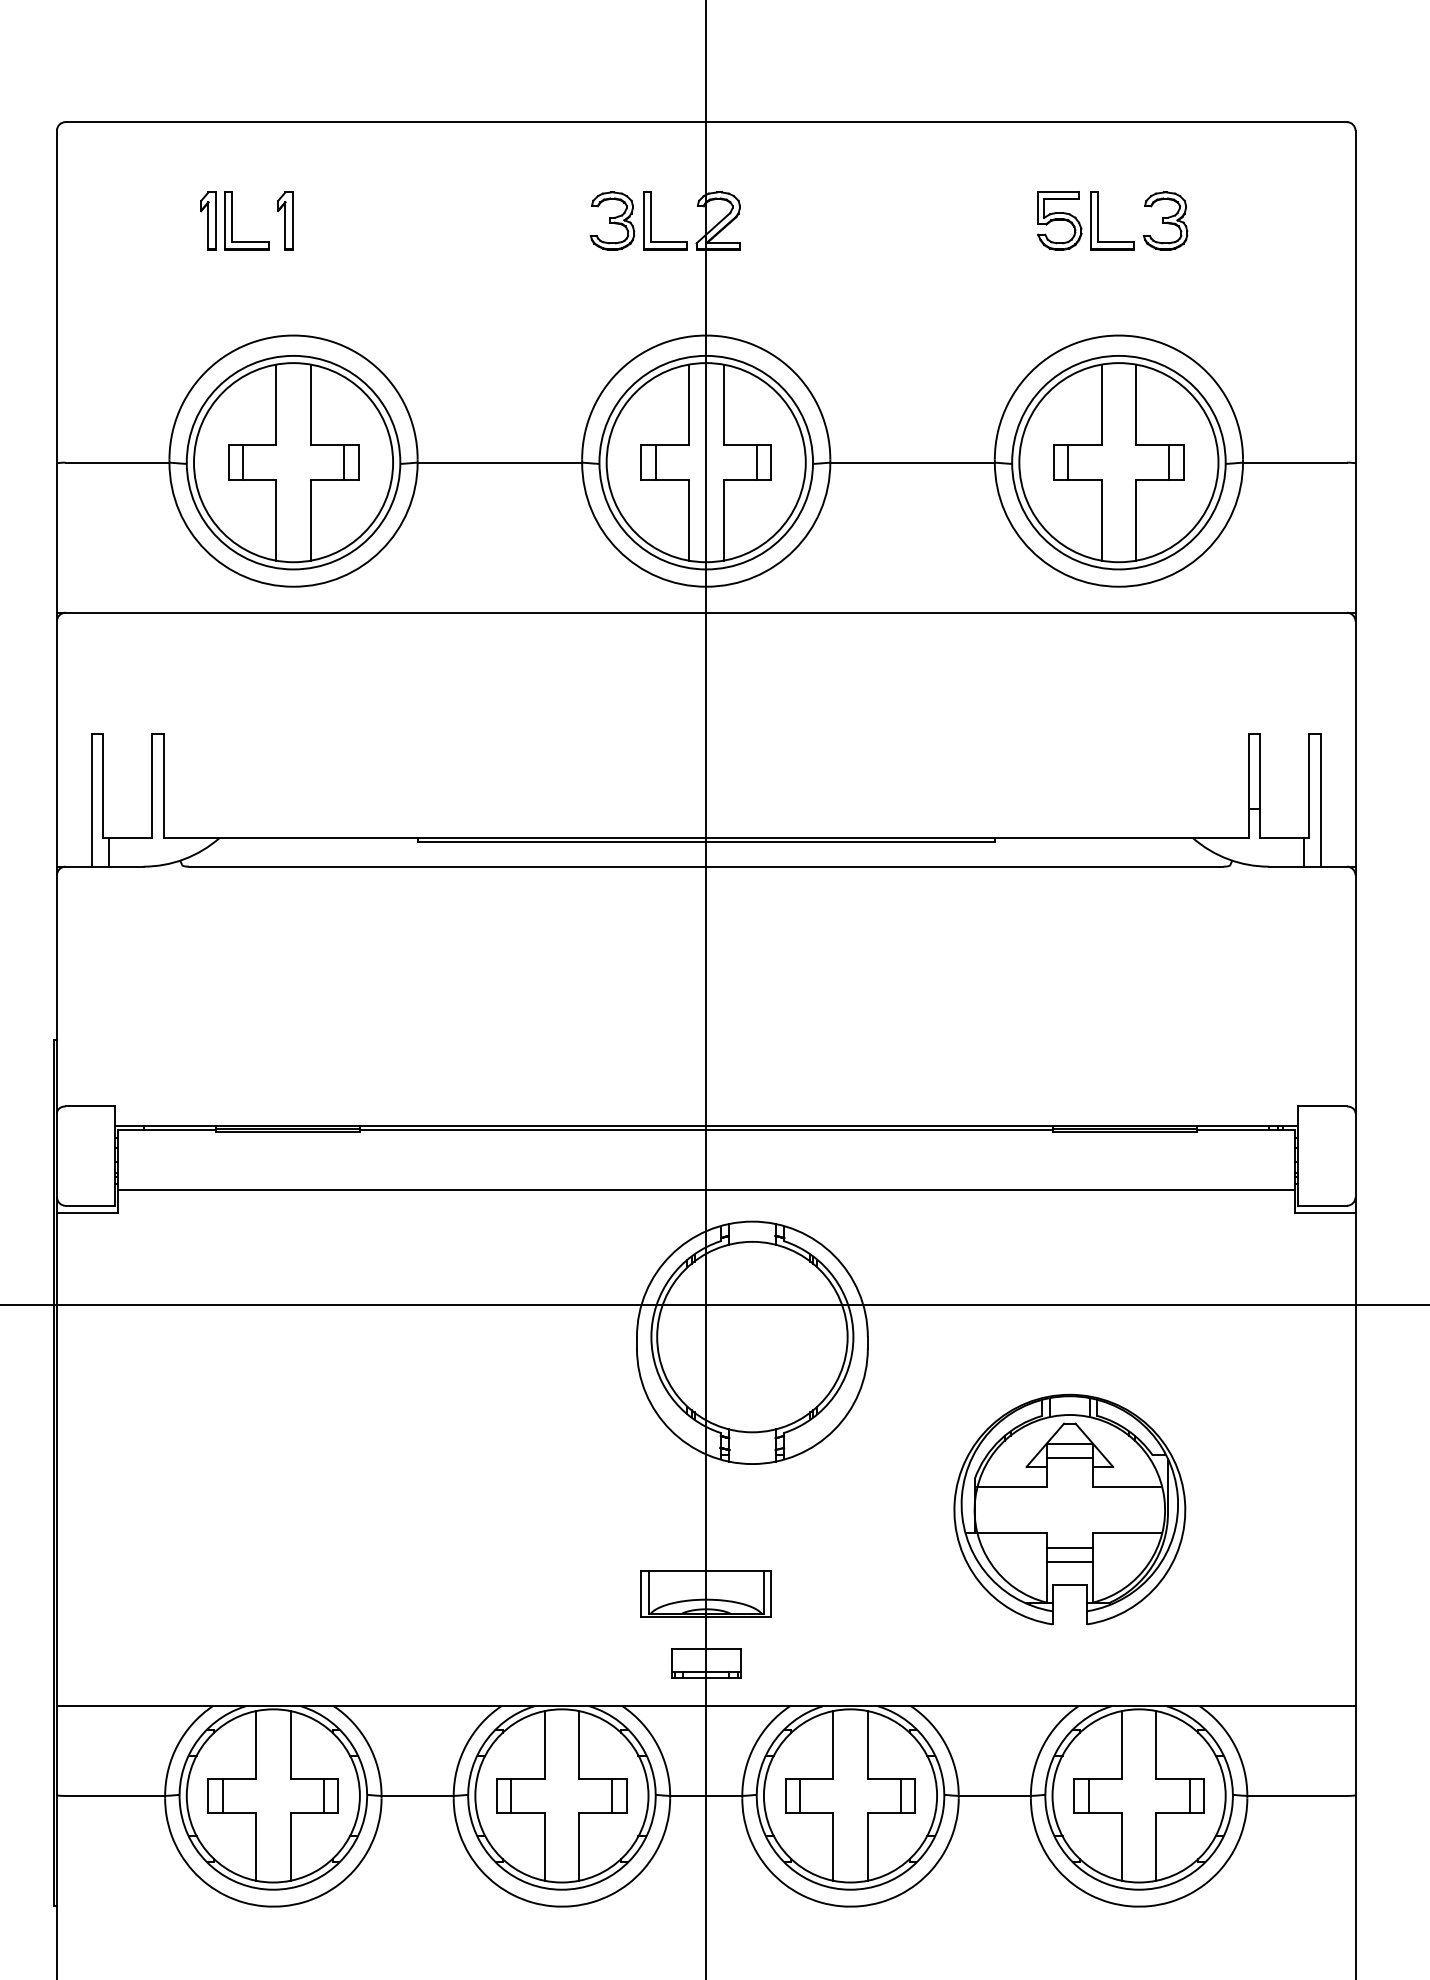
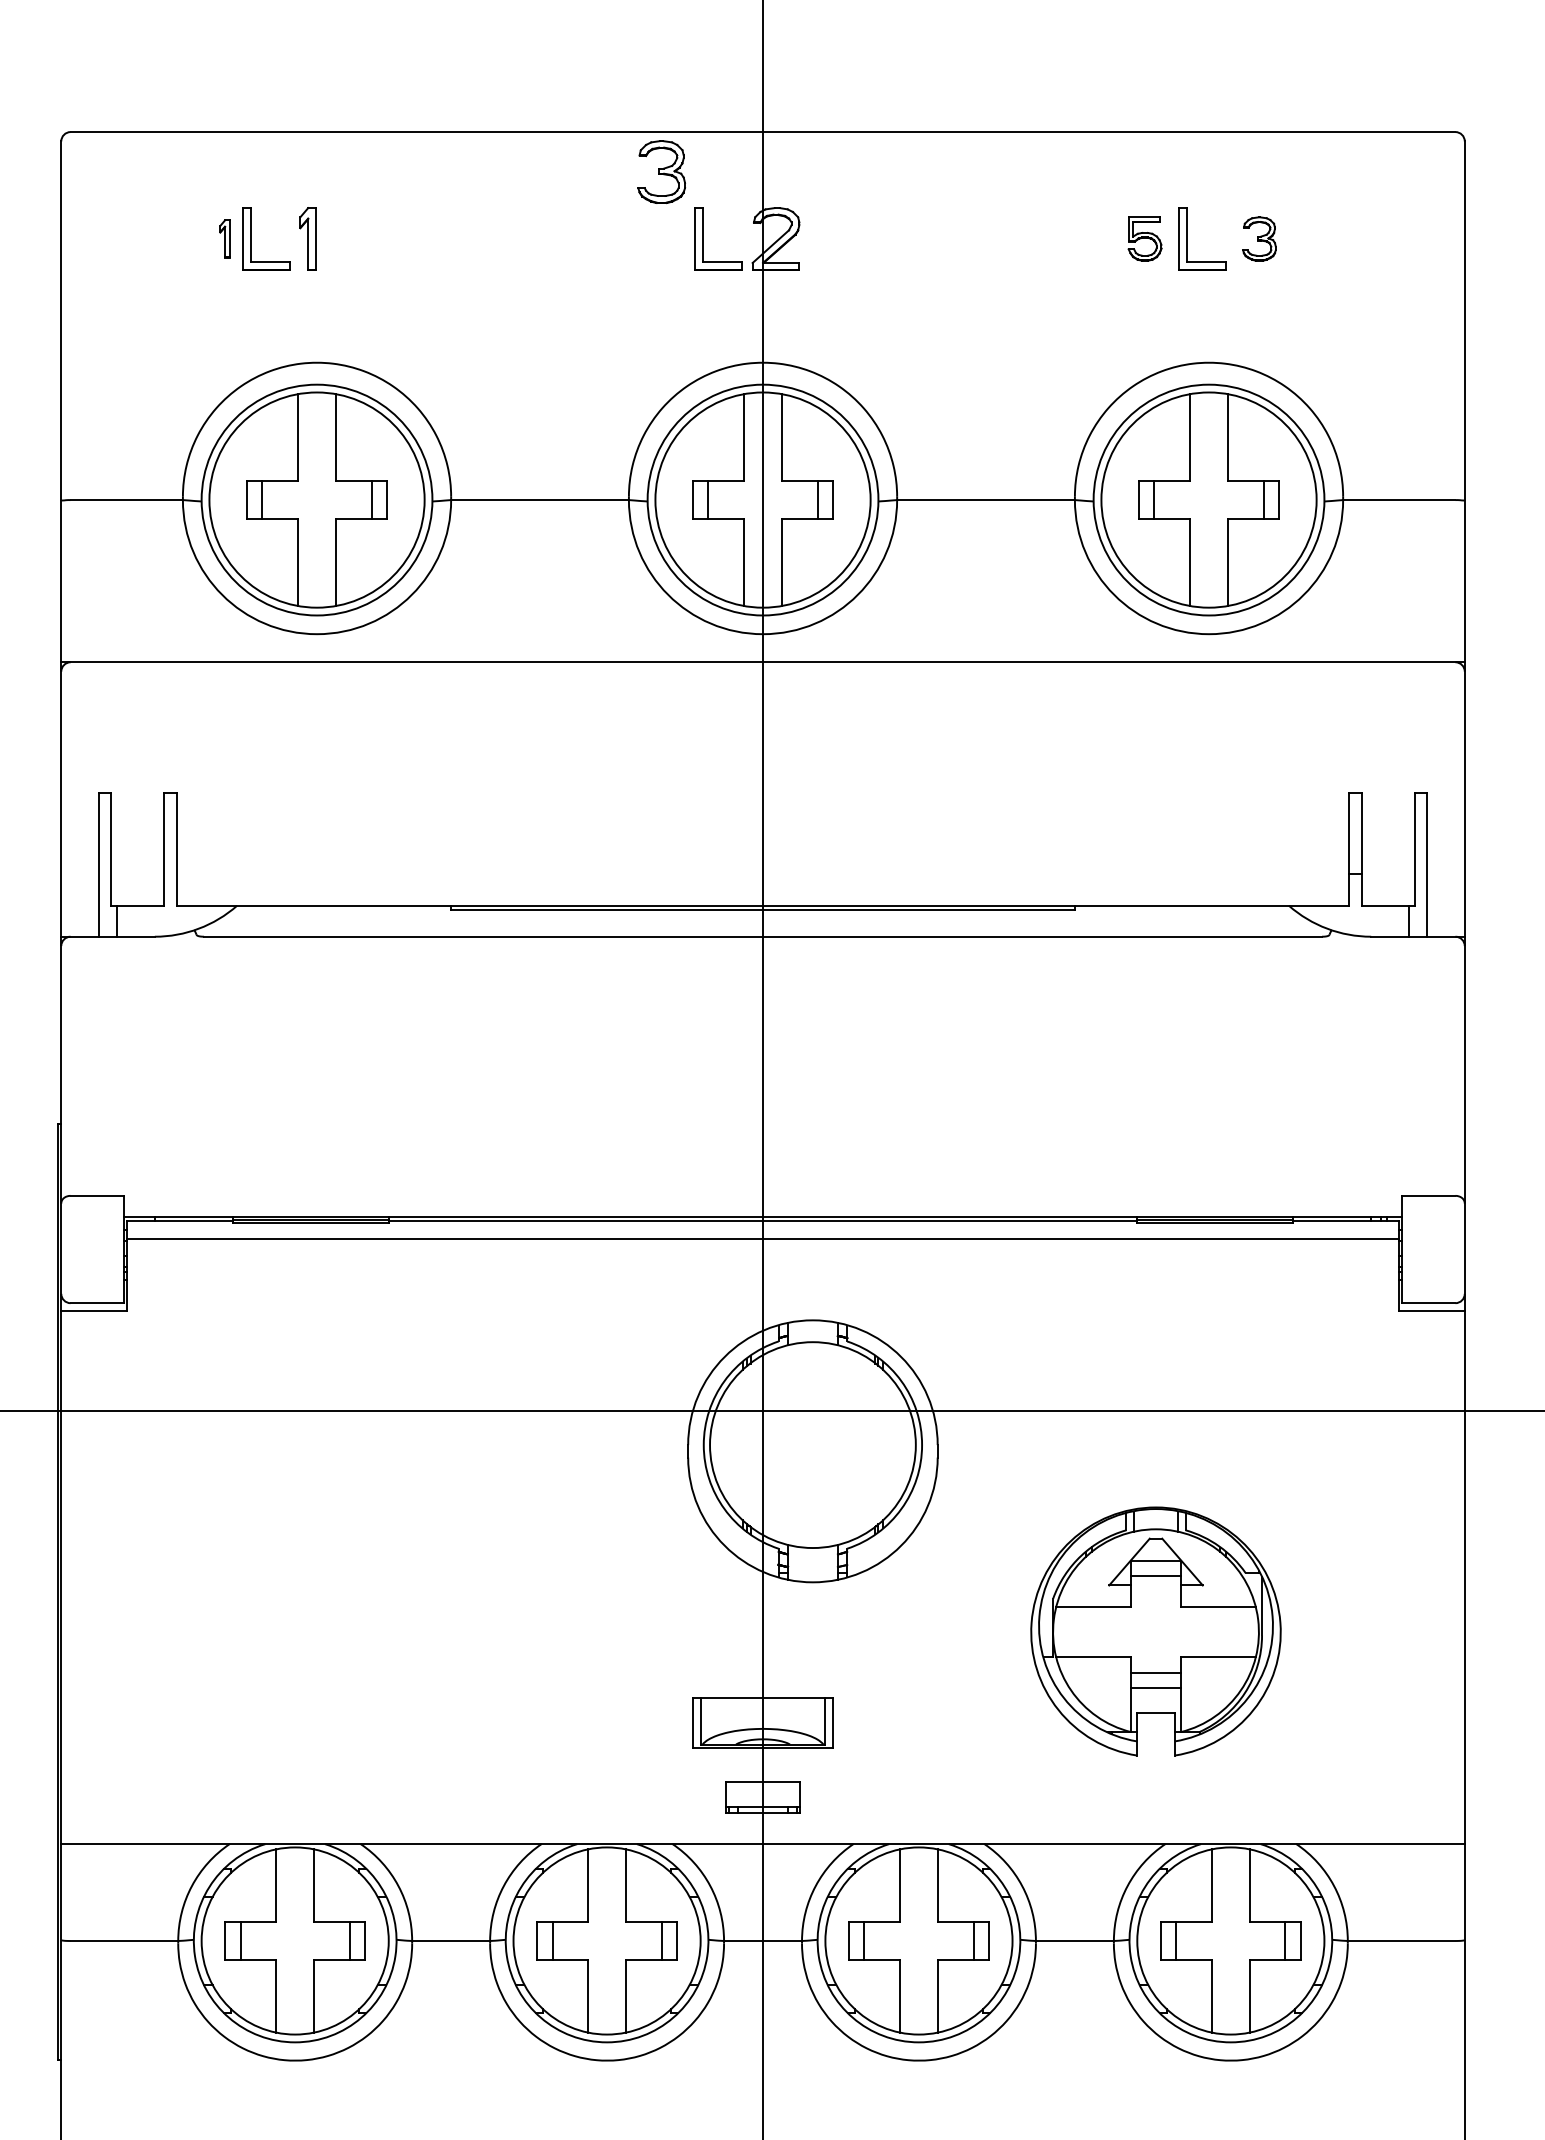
part: (207, 220) -> (224, 238), size x0.6
part: (612, 220) -> (661, 171), moved
part: (1059, 220) -> (1144, 238), size x0.7
part: (1165, 220) -> (1259, 238), size x0.7
line: (705, 1190) -> (762, 1239), moved

